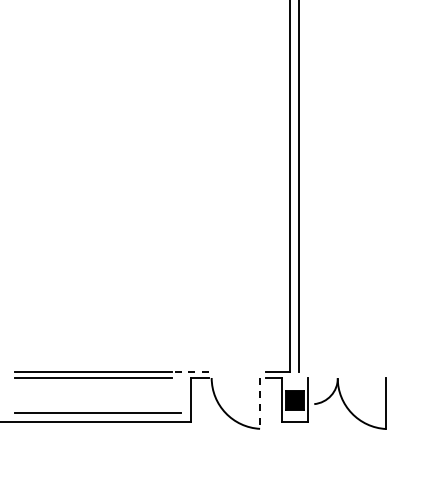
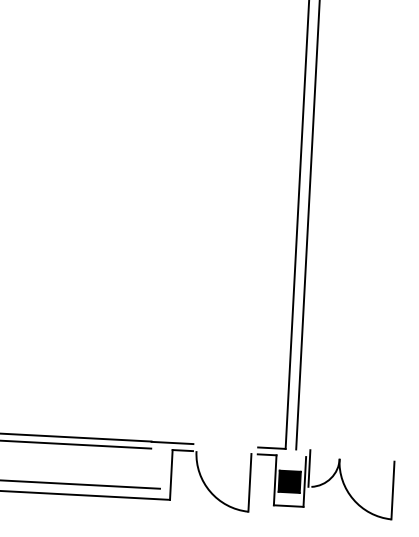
line: (189, 371) -> (171, 442), dashed -> solid
line: (311, 387) -> (309, 467), added
line: (260, 403) -> (250, 482), dashed -> solid

